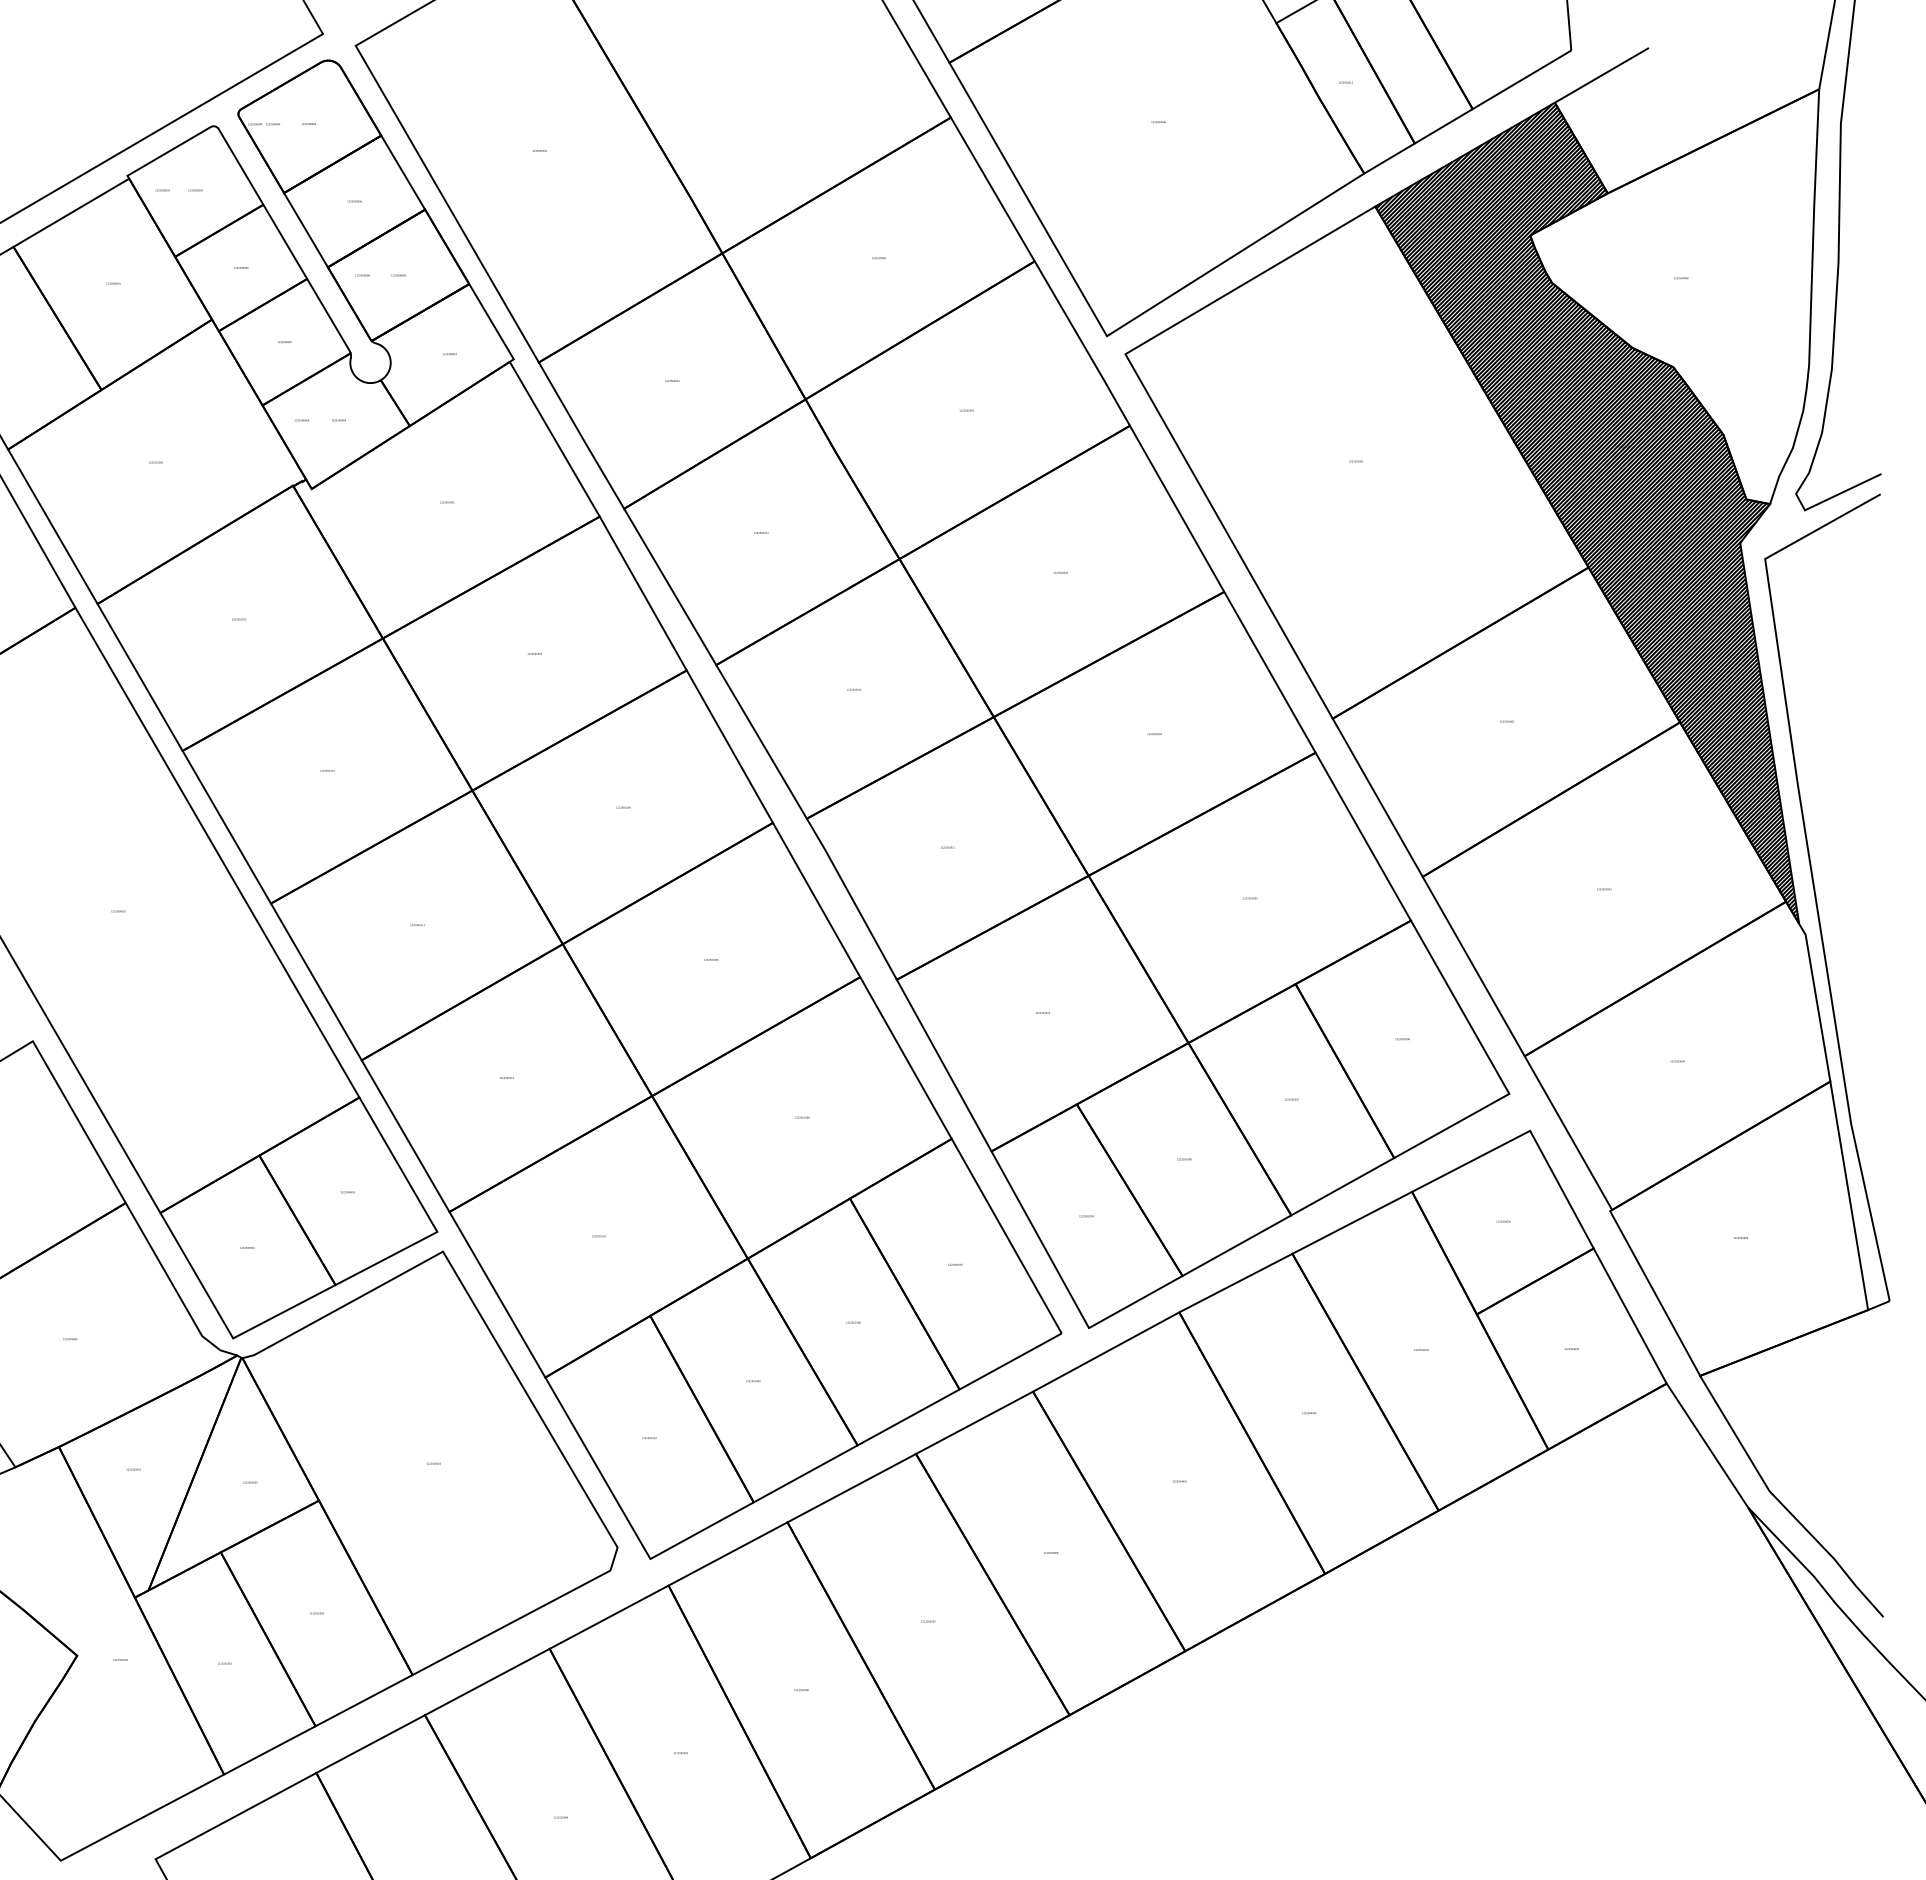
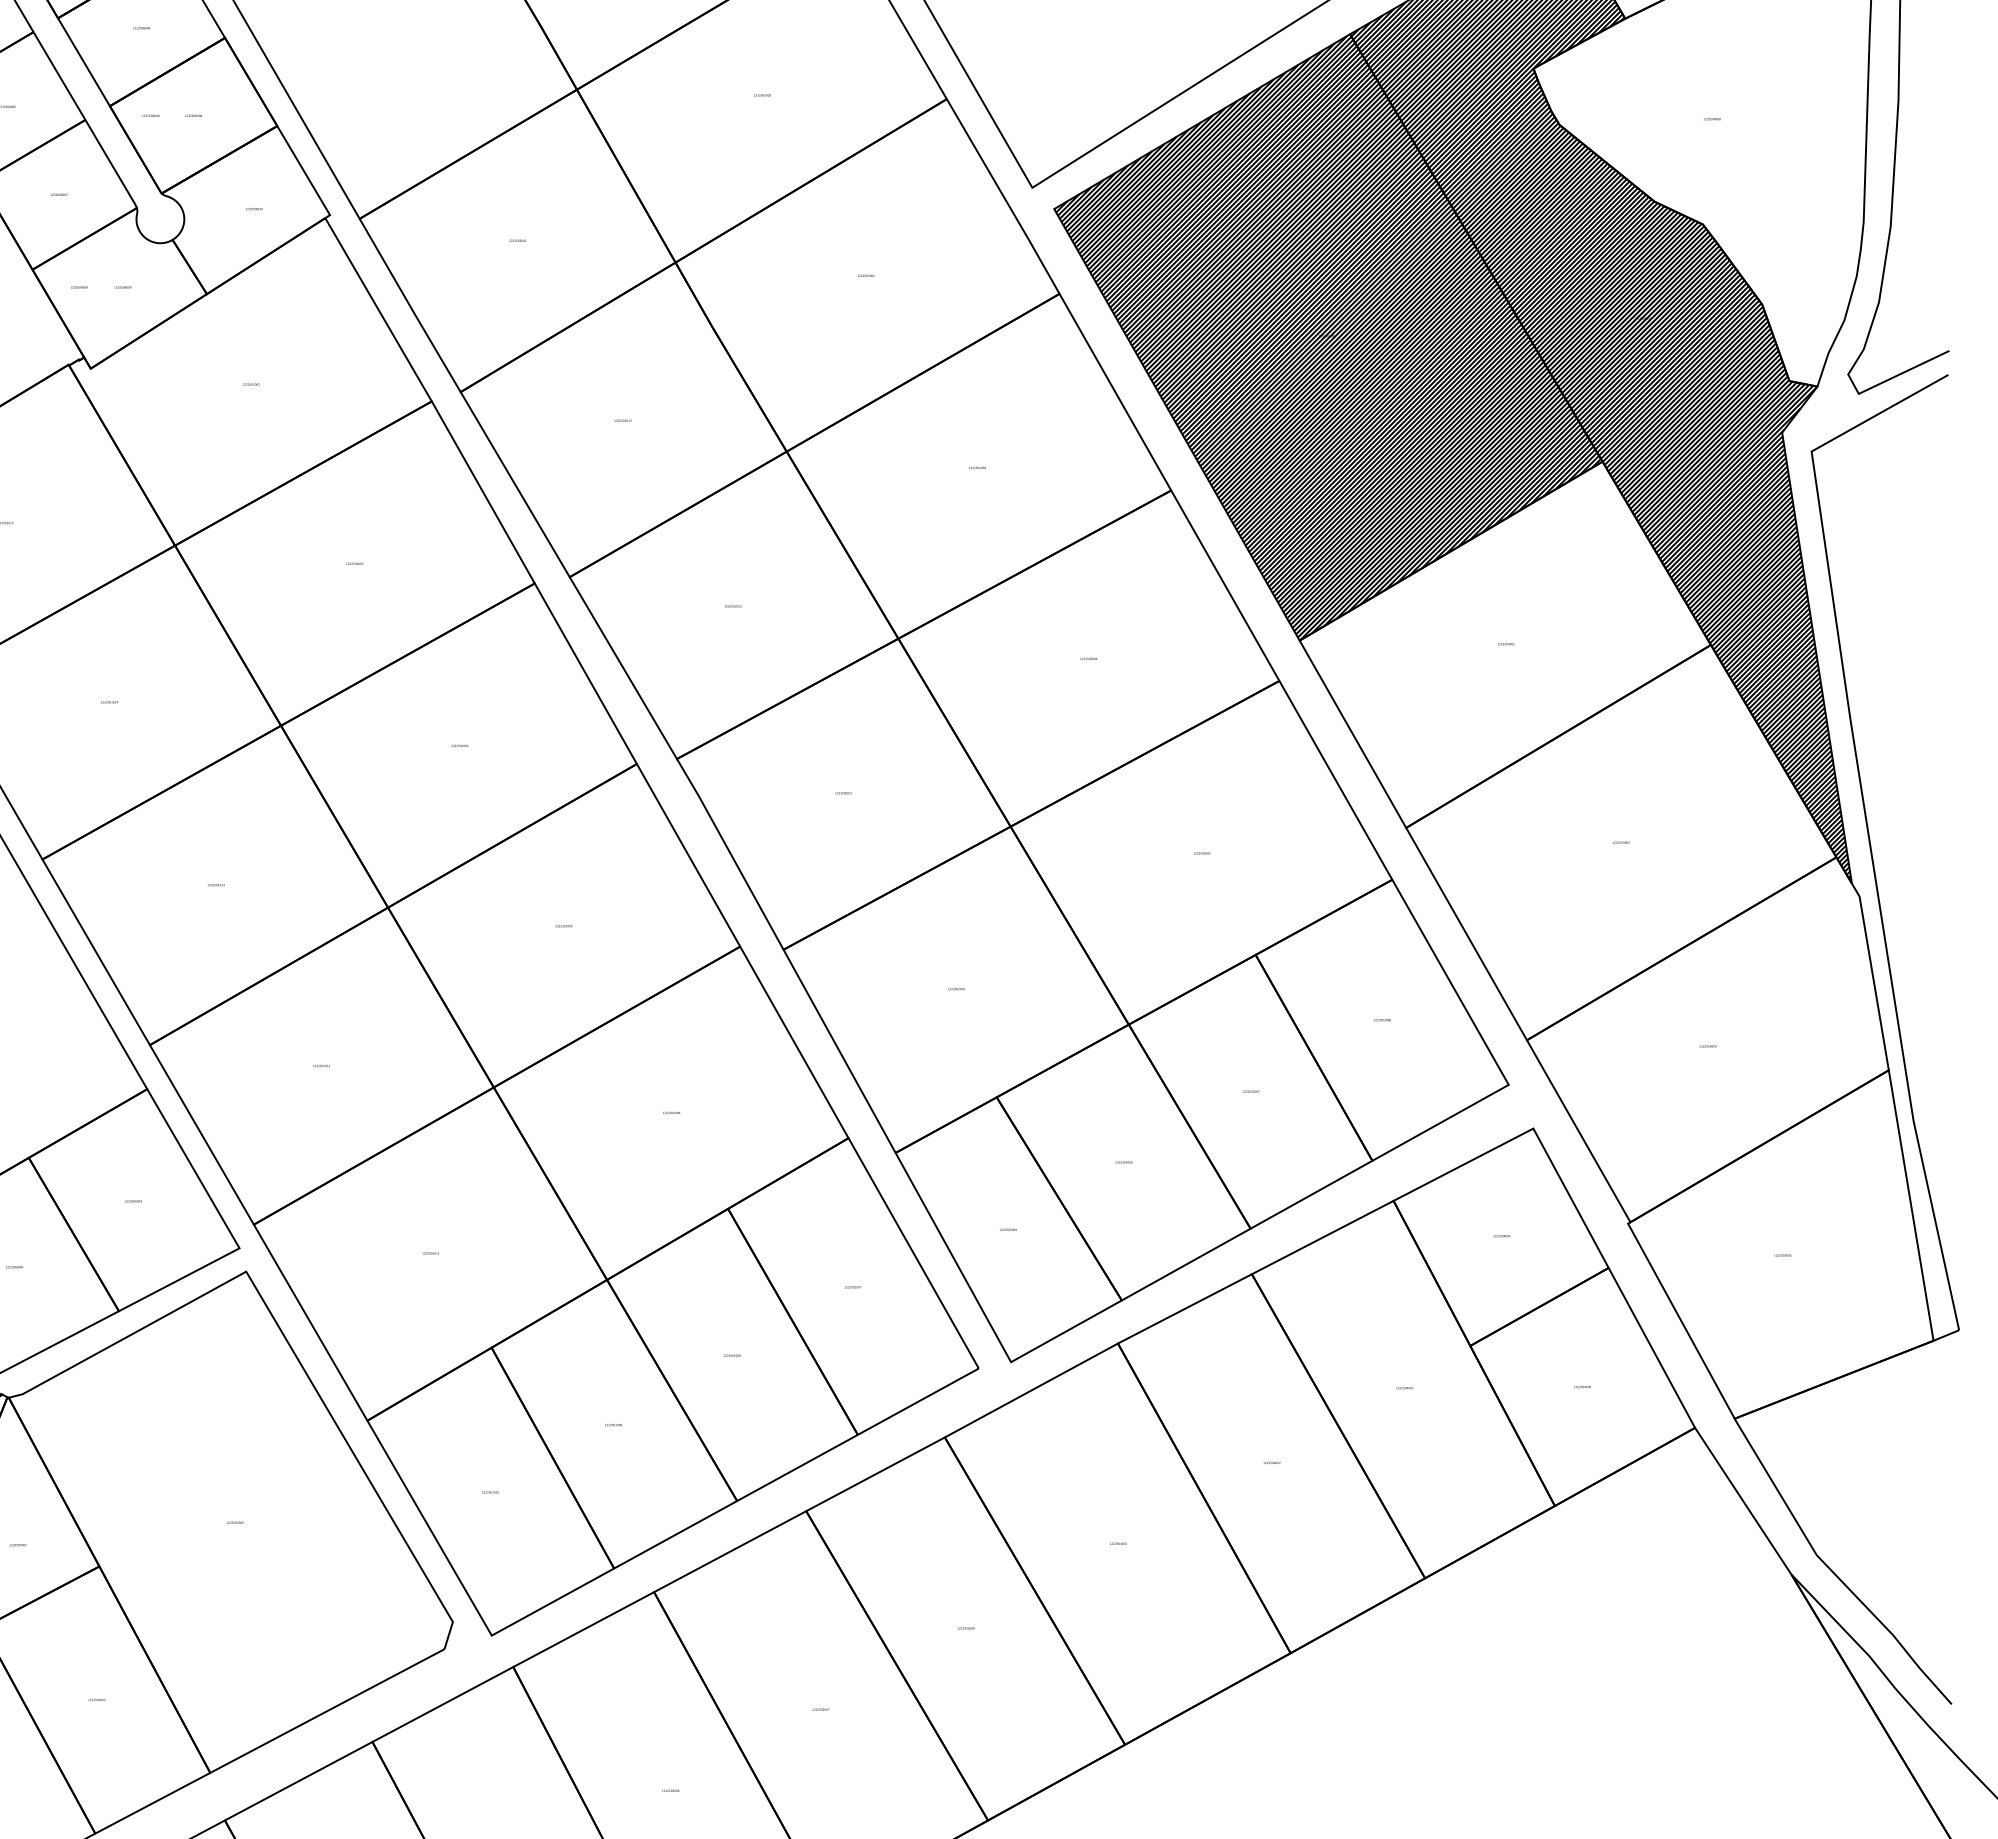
hatch: (1356, 463) -> (1327, 338), added

